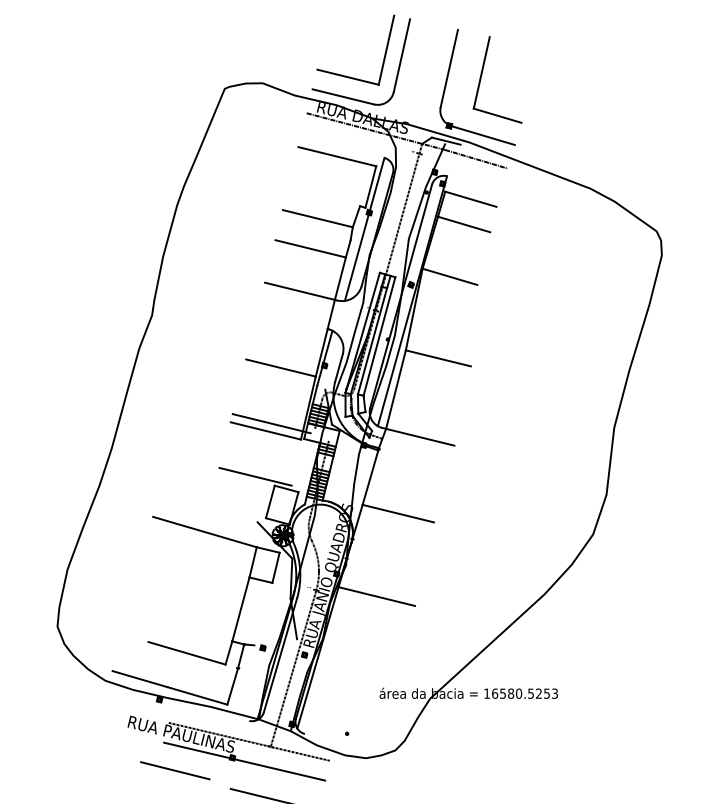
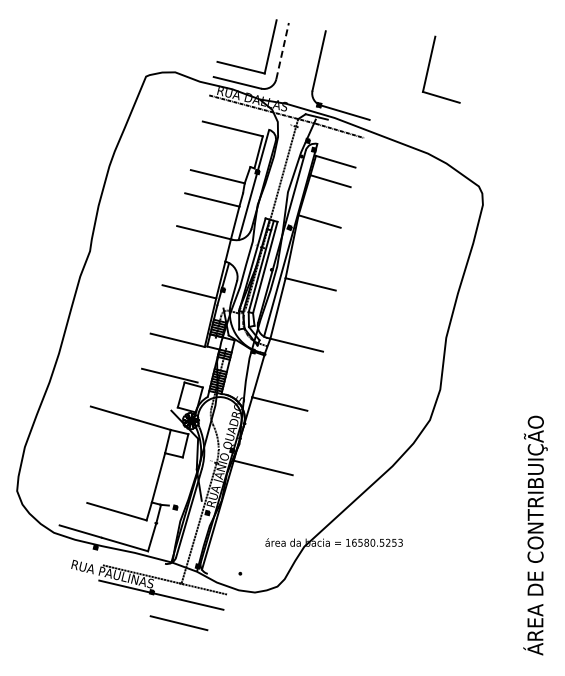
line: (401, 56) -> (282, 51), solid -> dashed
part: (482, 78) -> (429, 68), moved
line: (272, 423) -> (182, 334), removed
line: (174, 769) -> (107, 601), removed

